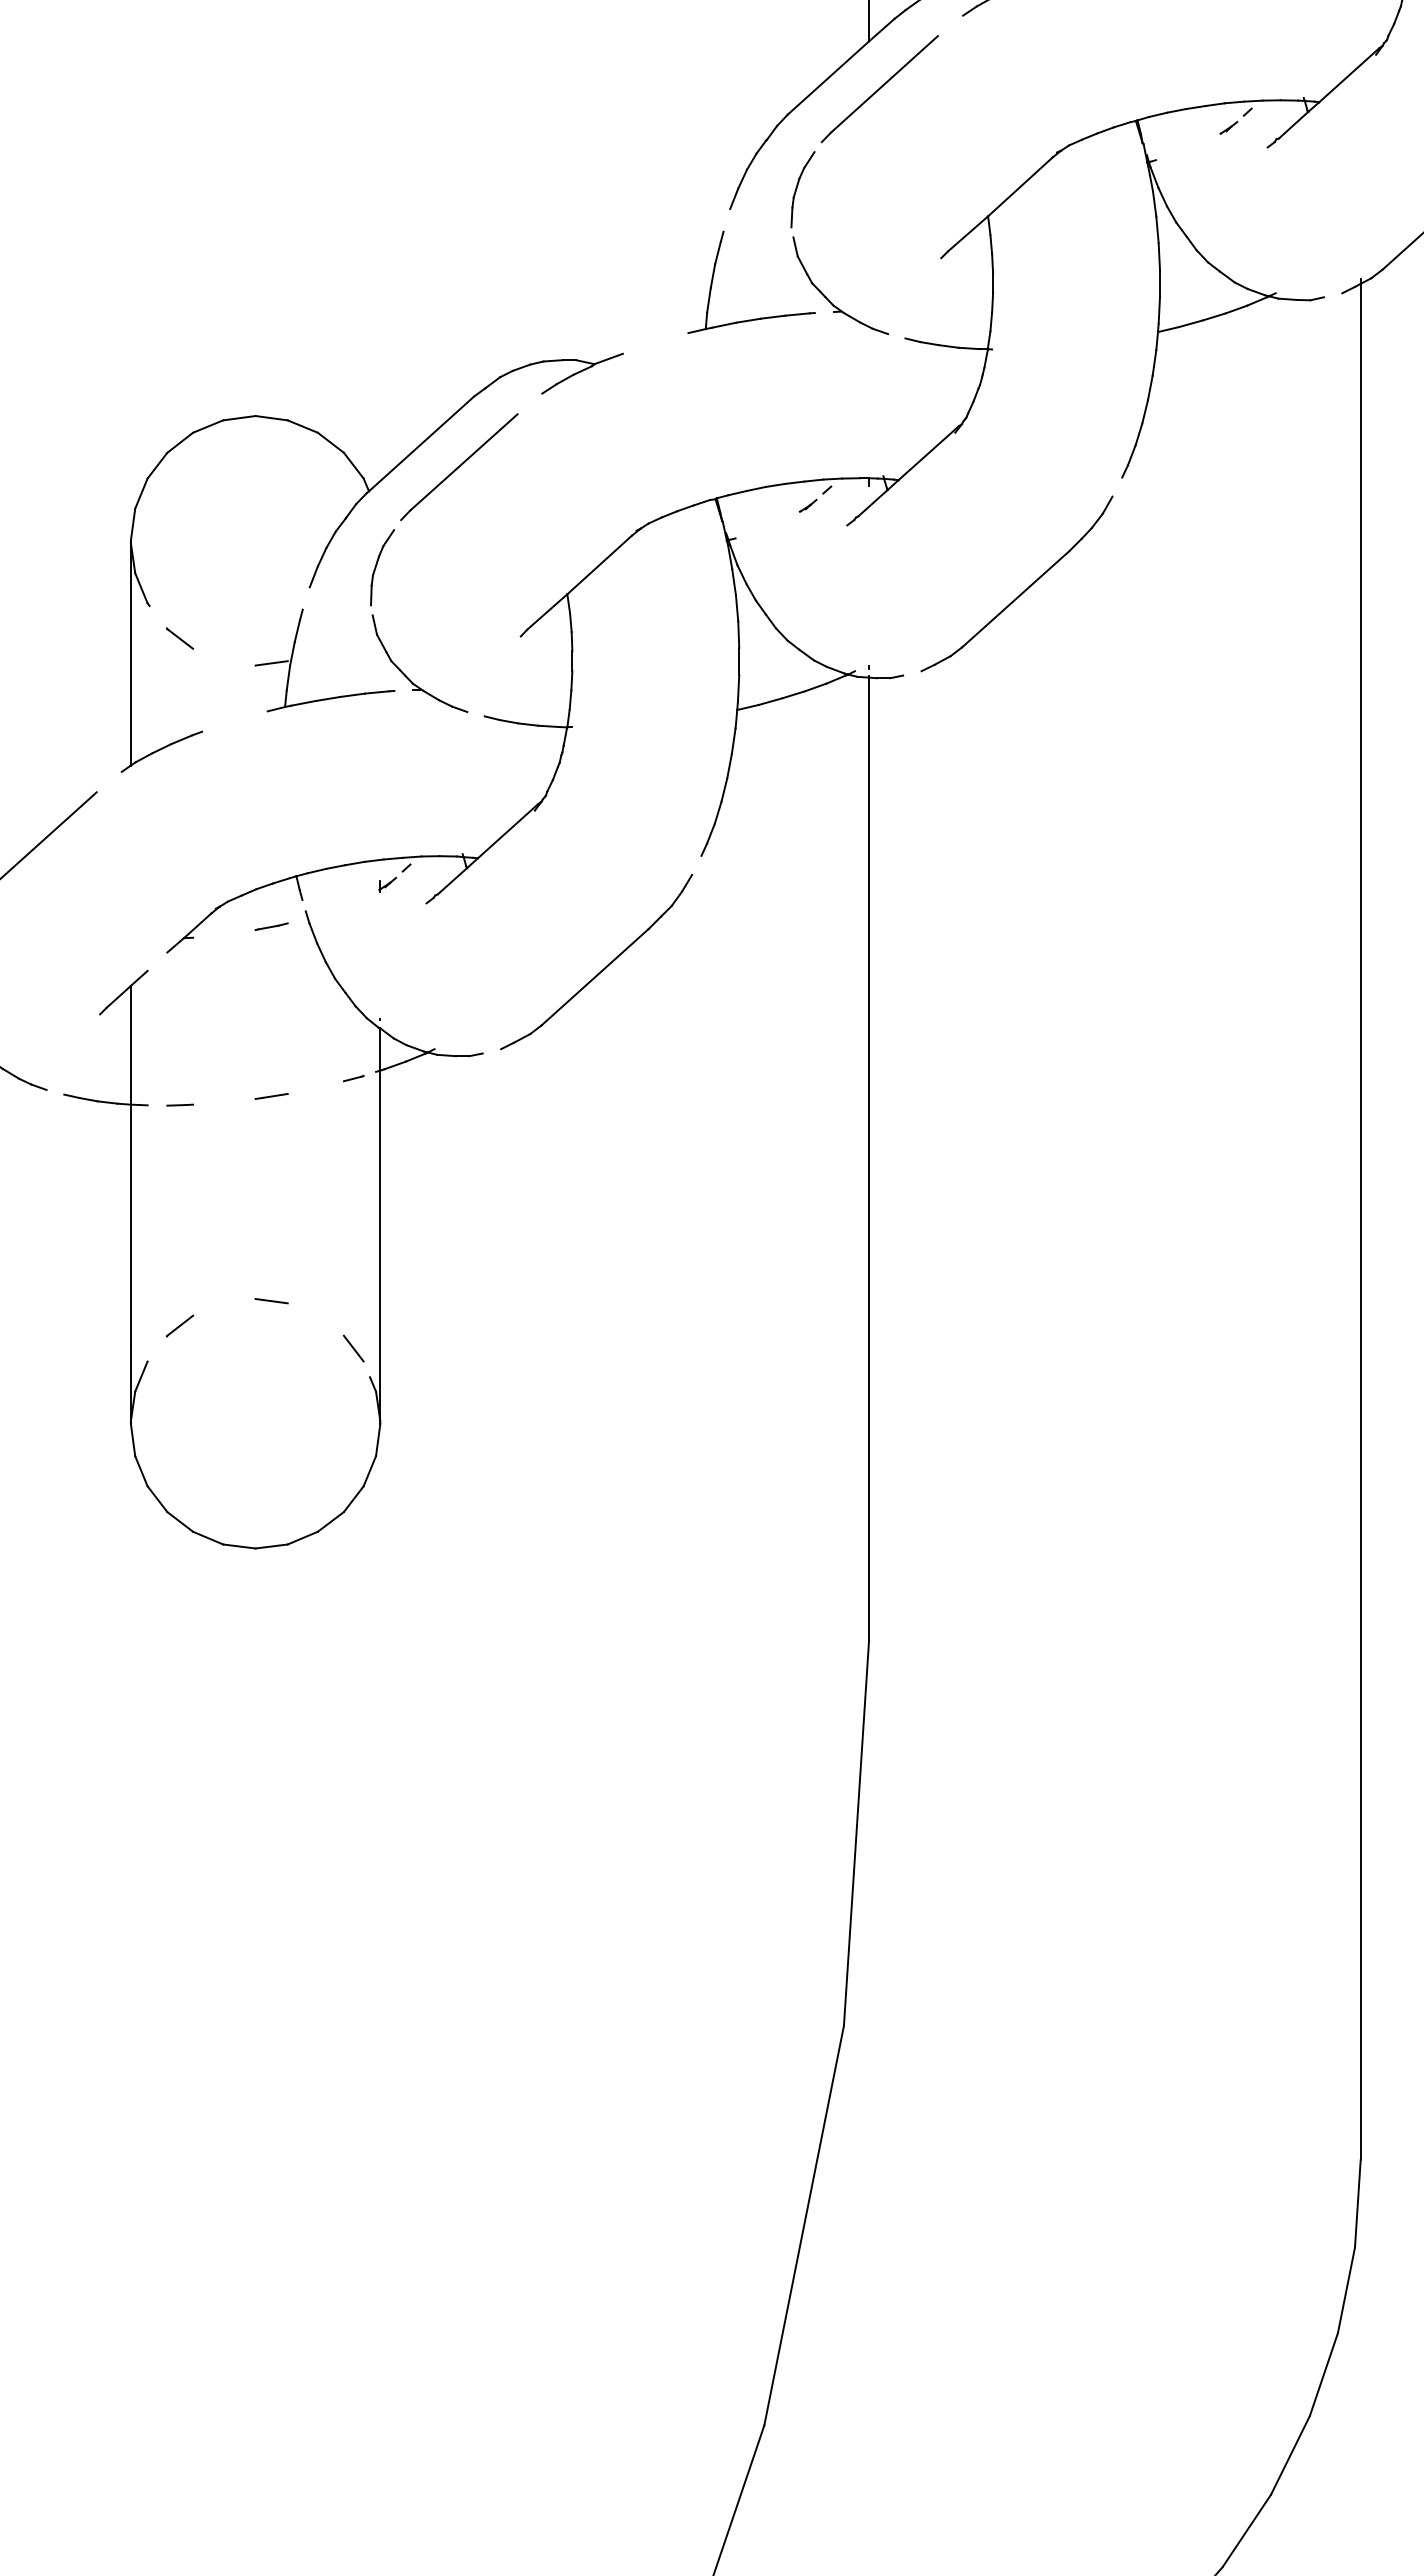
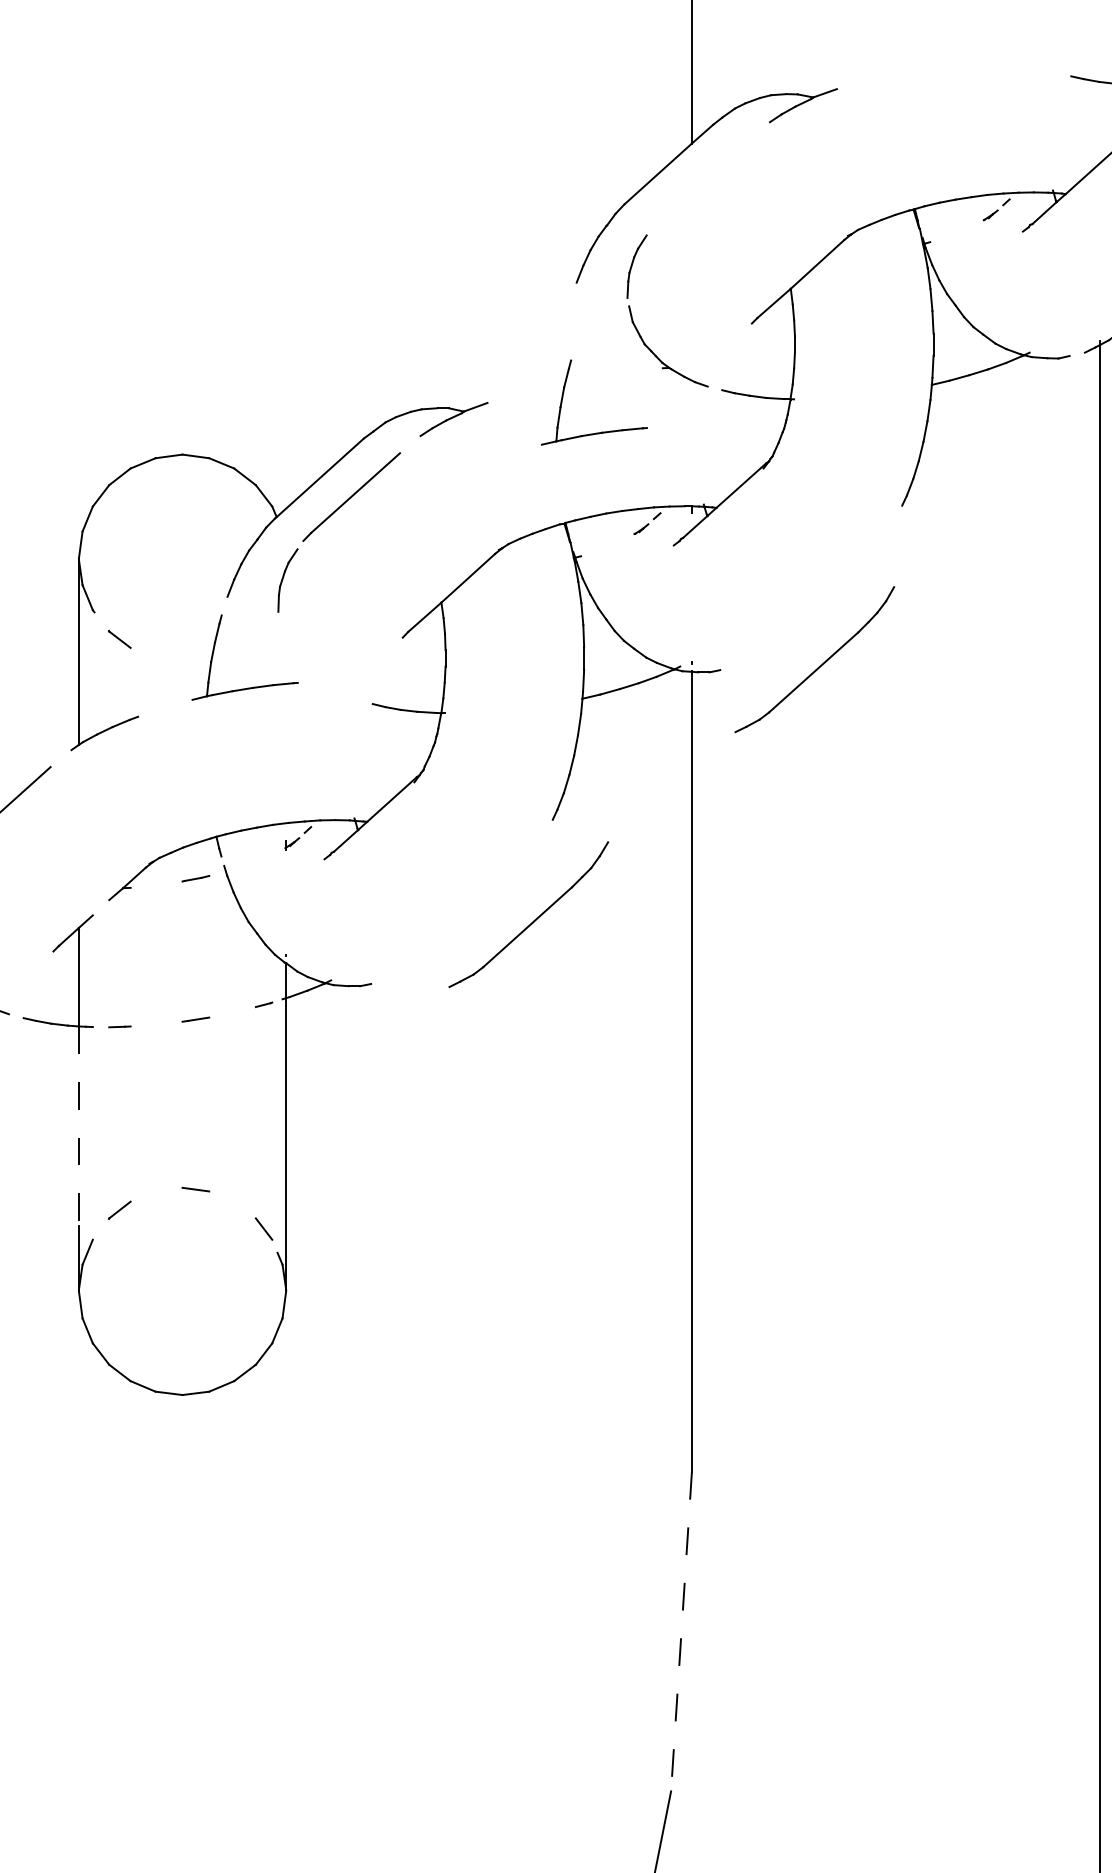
line: (879, 89) -> (700, 183), removed
part: (760, 317) -> (601, 431), moved
part: (1022, 591) -> (819, 665), moved
line: (271, 663) -> (195, 660), removed
part: (406, 675) -> (307, 670), removed
part: (603, 968) -> (534, 920), moved
line: (130, 1225) -> (78, 1126), solid -> dashed
line: (856, 1833) -> (681, 1631), solid -> dashed

